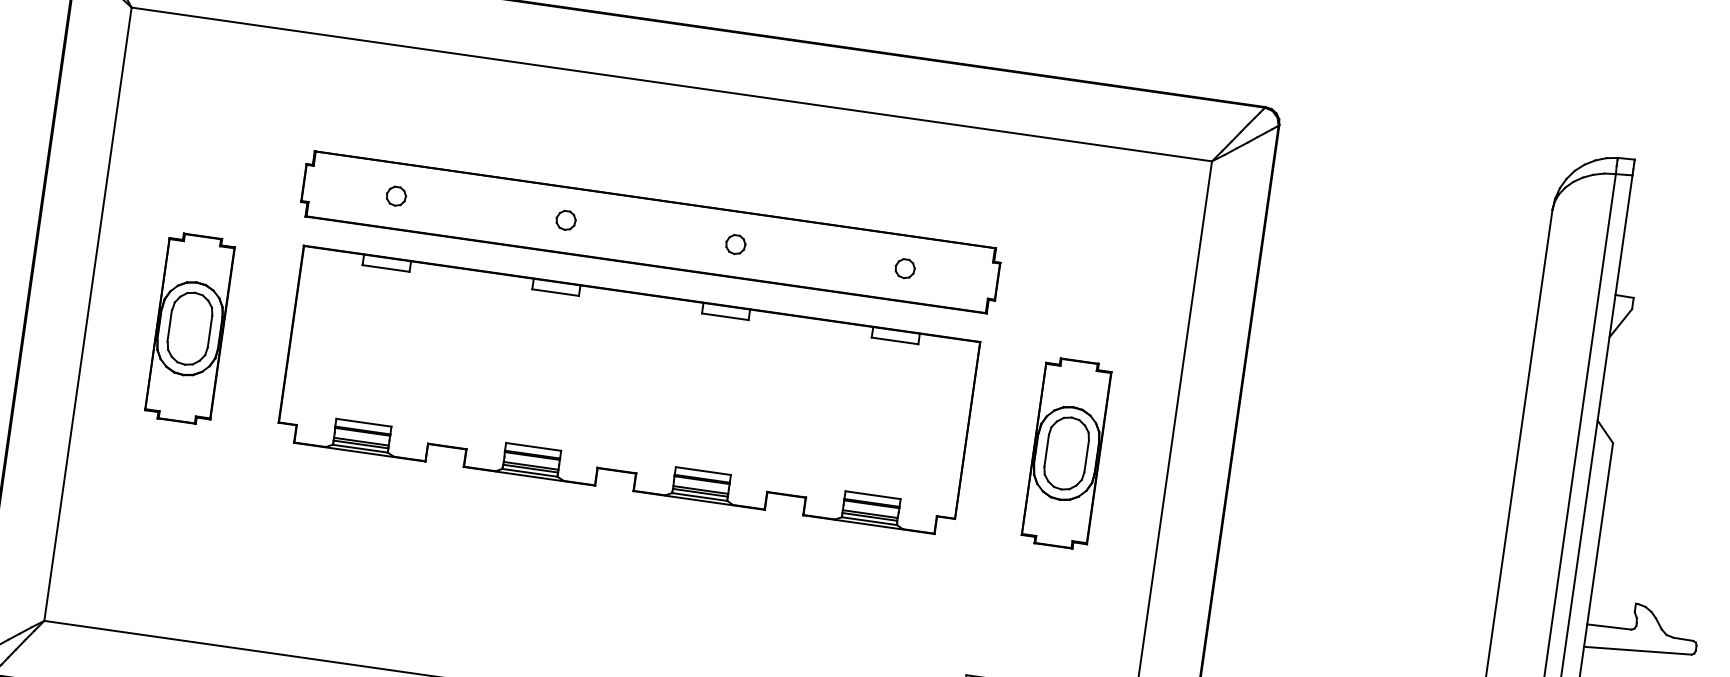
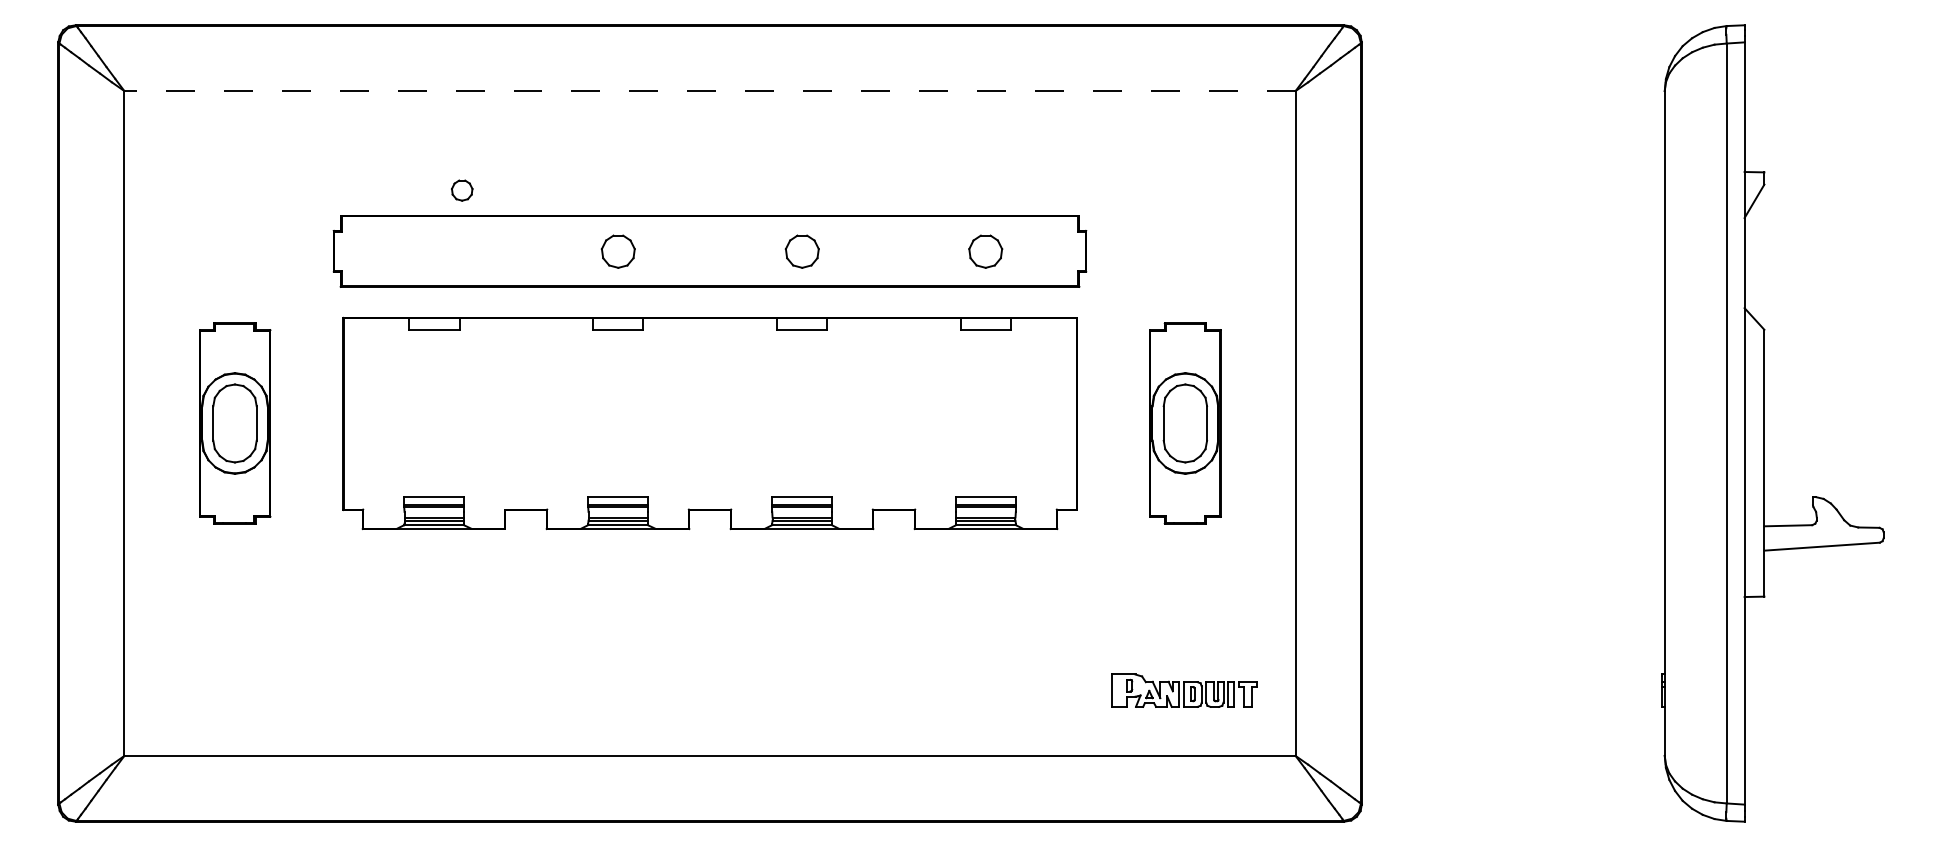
line: (672, 84) -> (710, 91), solid -> dashed
part: (396, 196) -> (462, 190), moved
part: (565, 220) -> (617, 251), size x1.6
part: (735, 244) -> (801, 251), size x1.6
part: (904, 268) -> (985, 251), size x1.6

